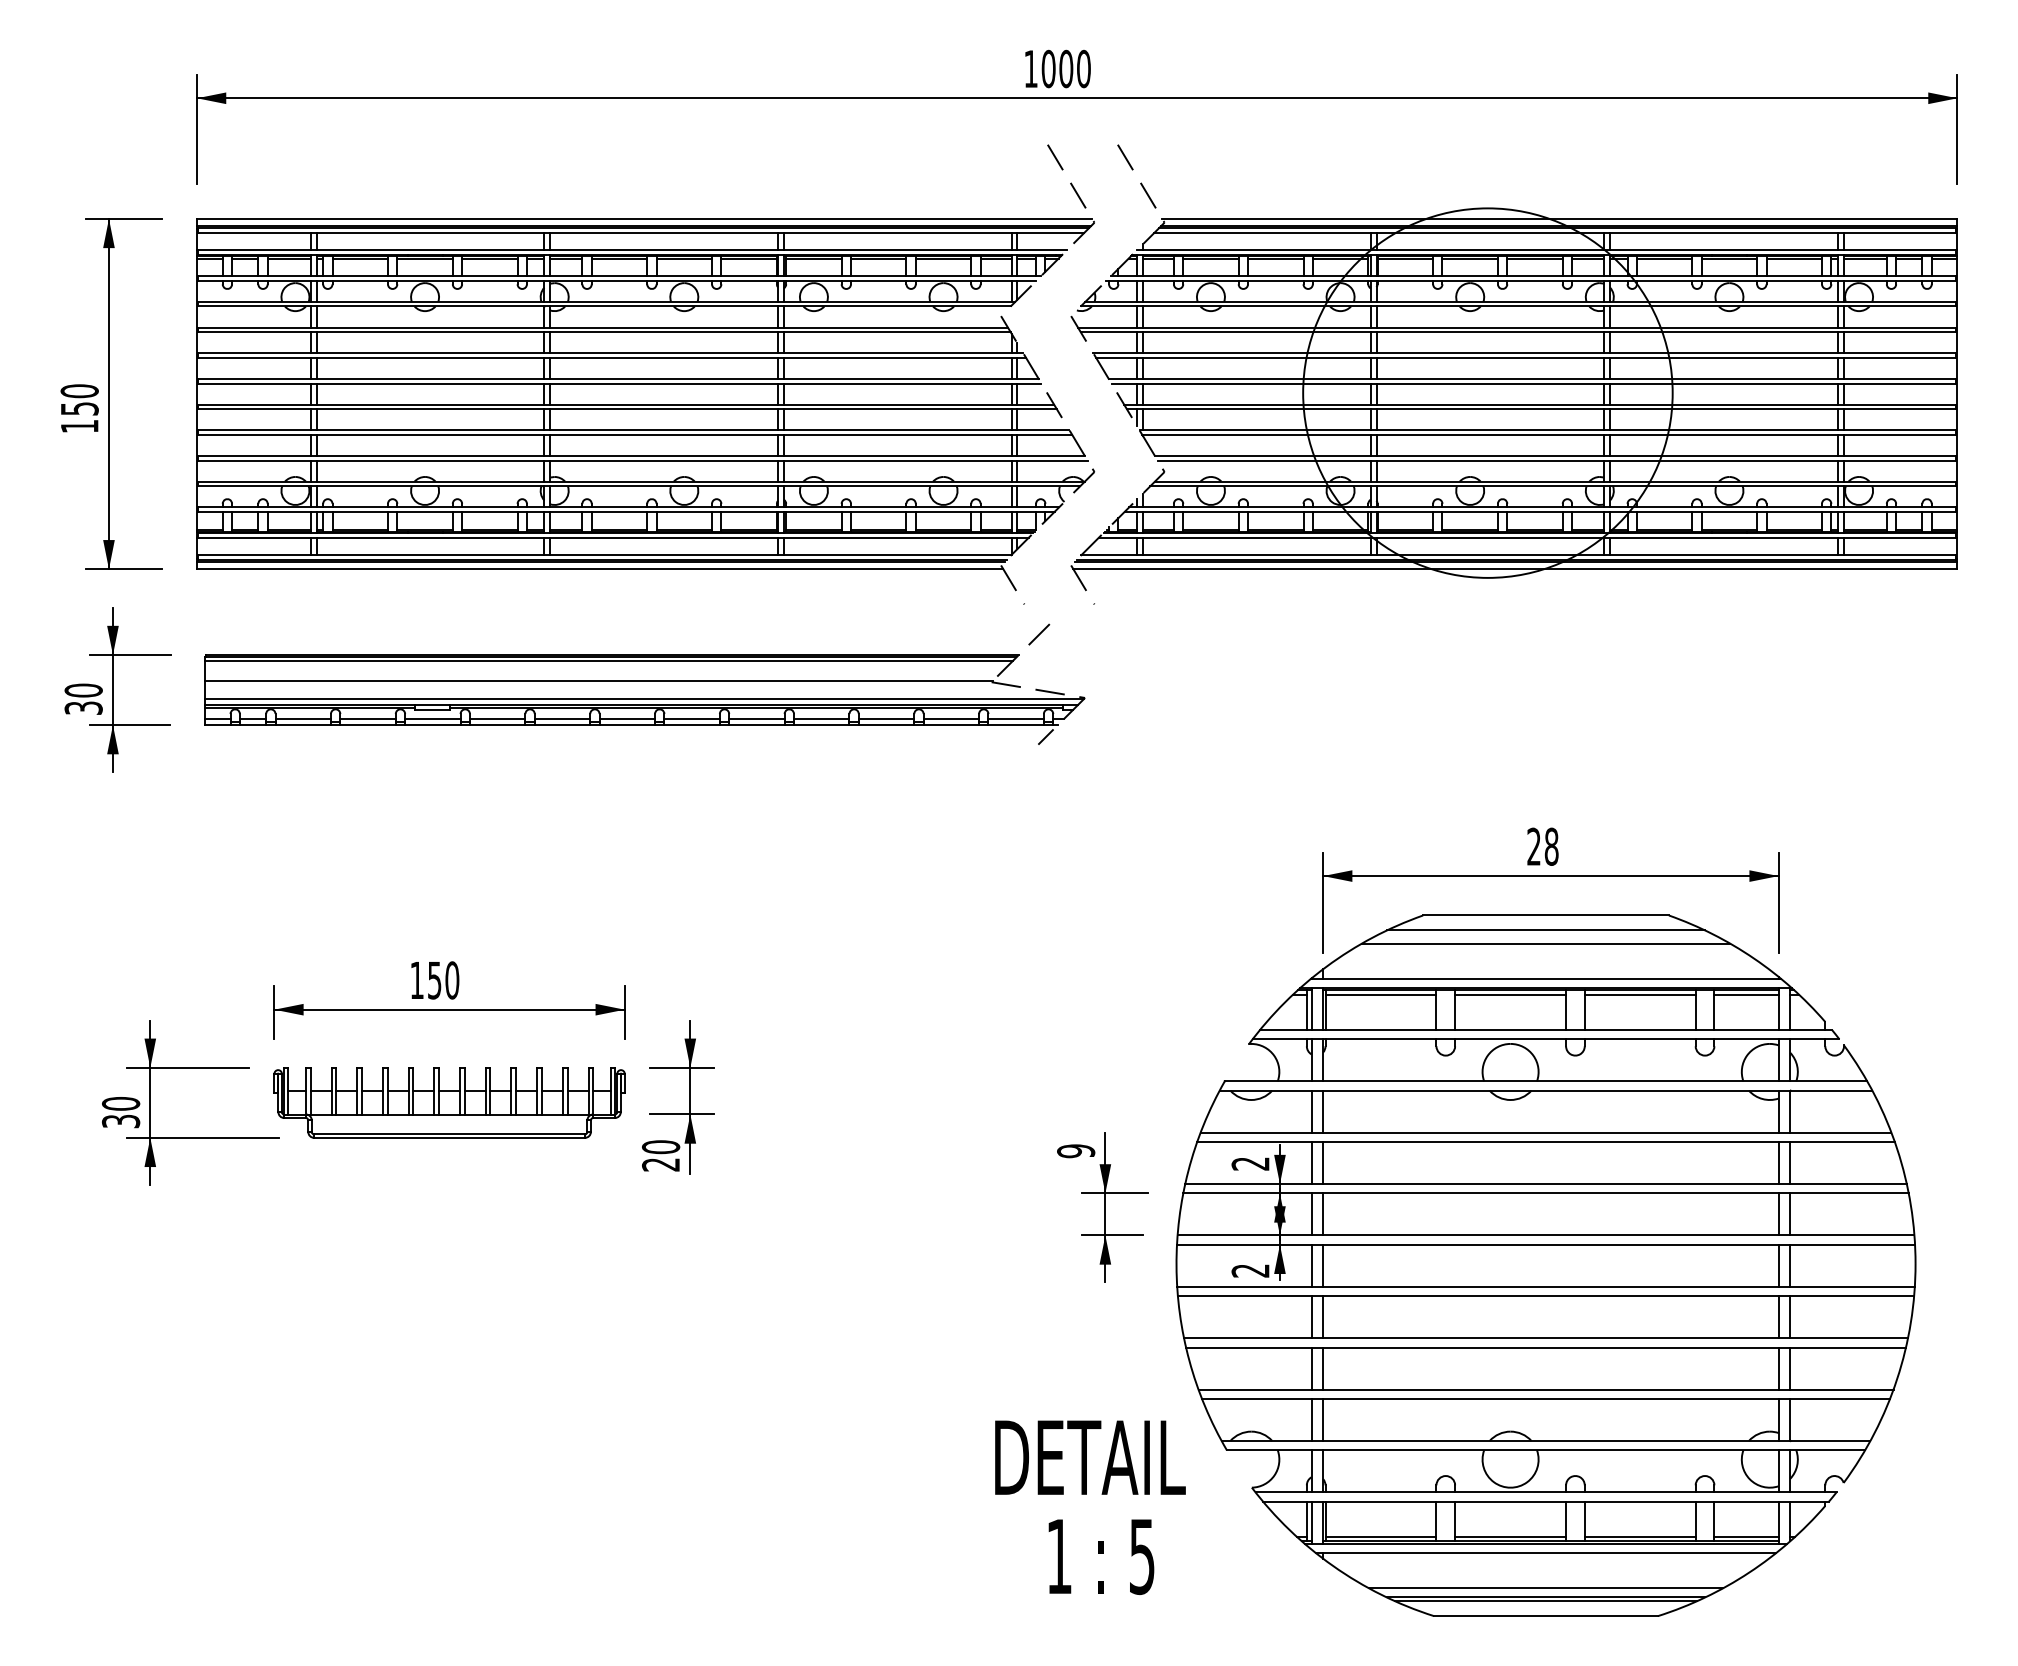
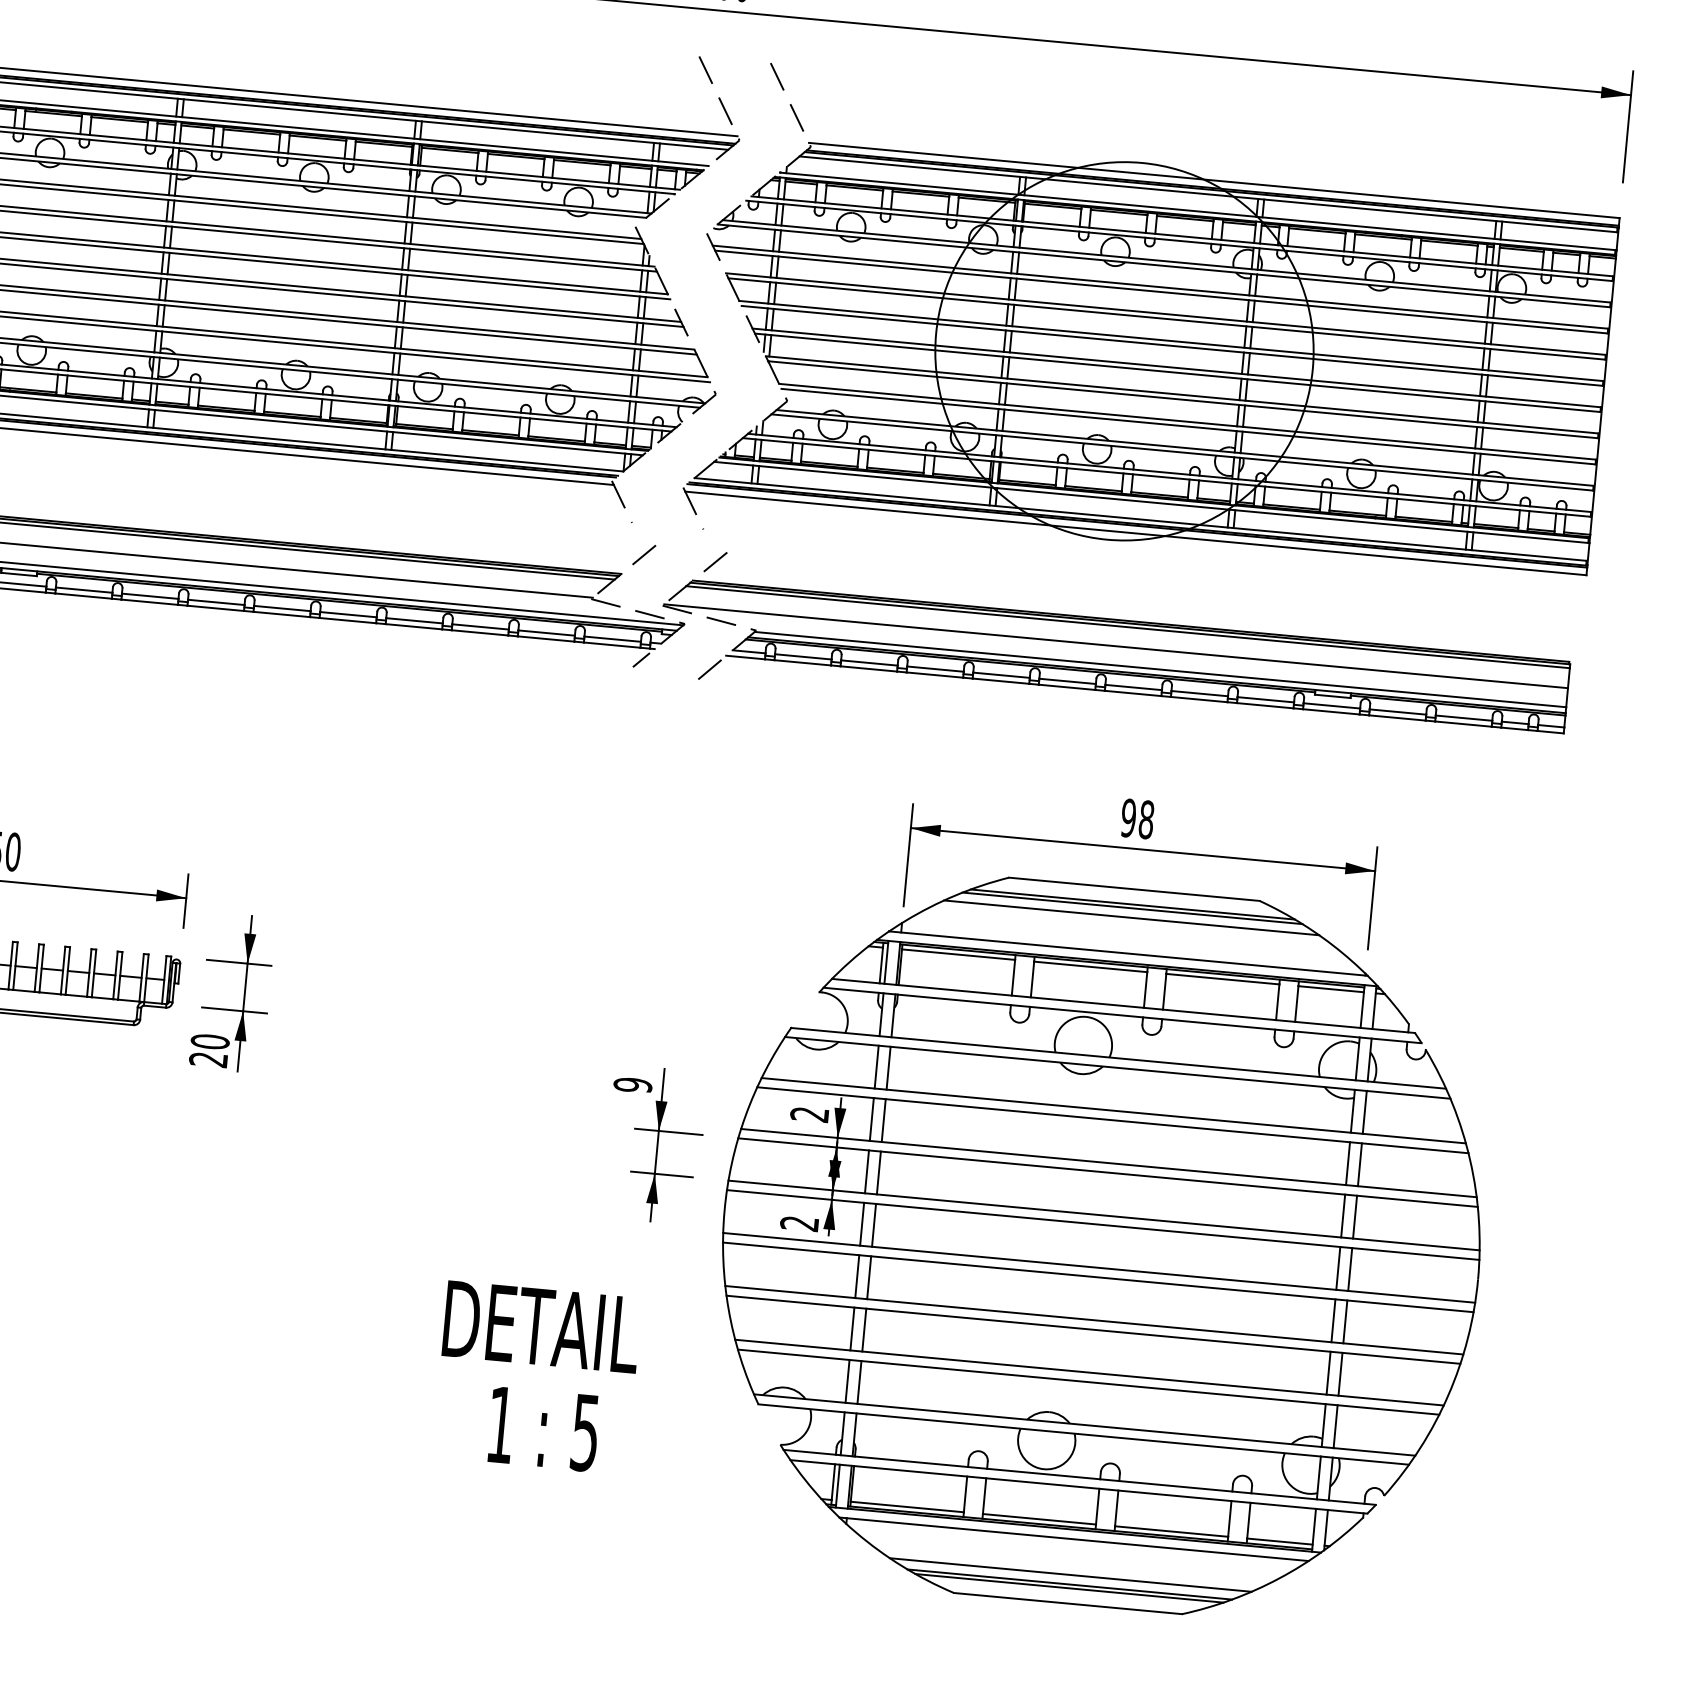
part: (1505, 687) -> (1114, 653), added
text: (1533, 846) -> (1128, 817), 28 -> 98
line: (1545, 934) -> (1131, 908), added
text: (1090, 1507) -> (537, 1377), moved

